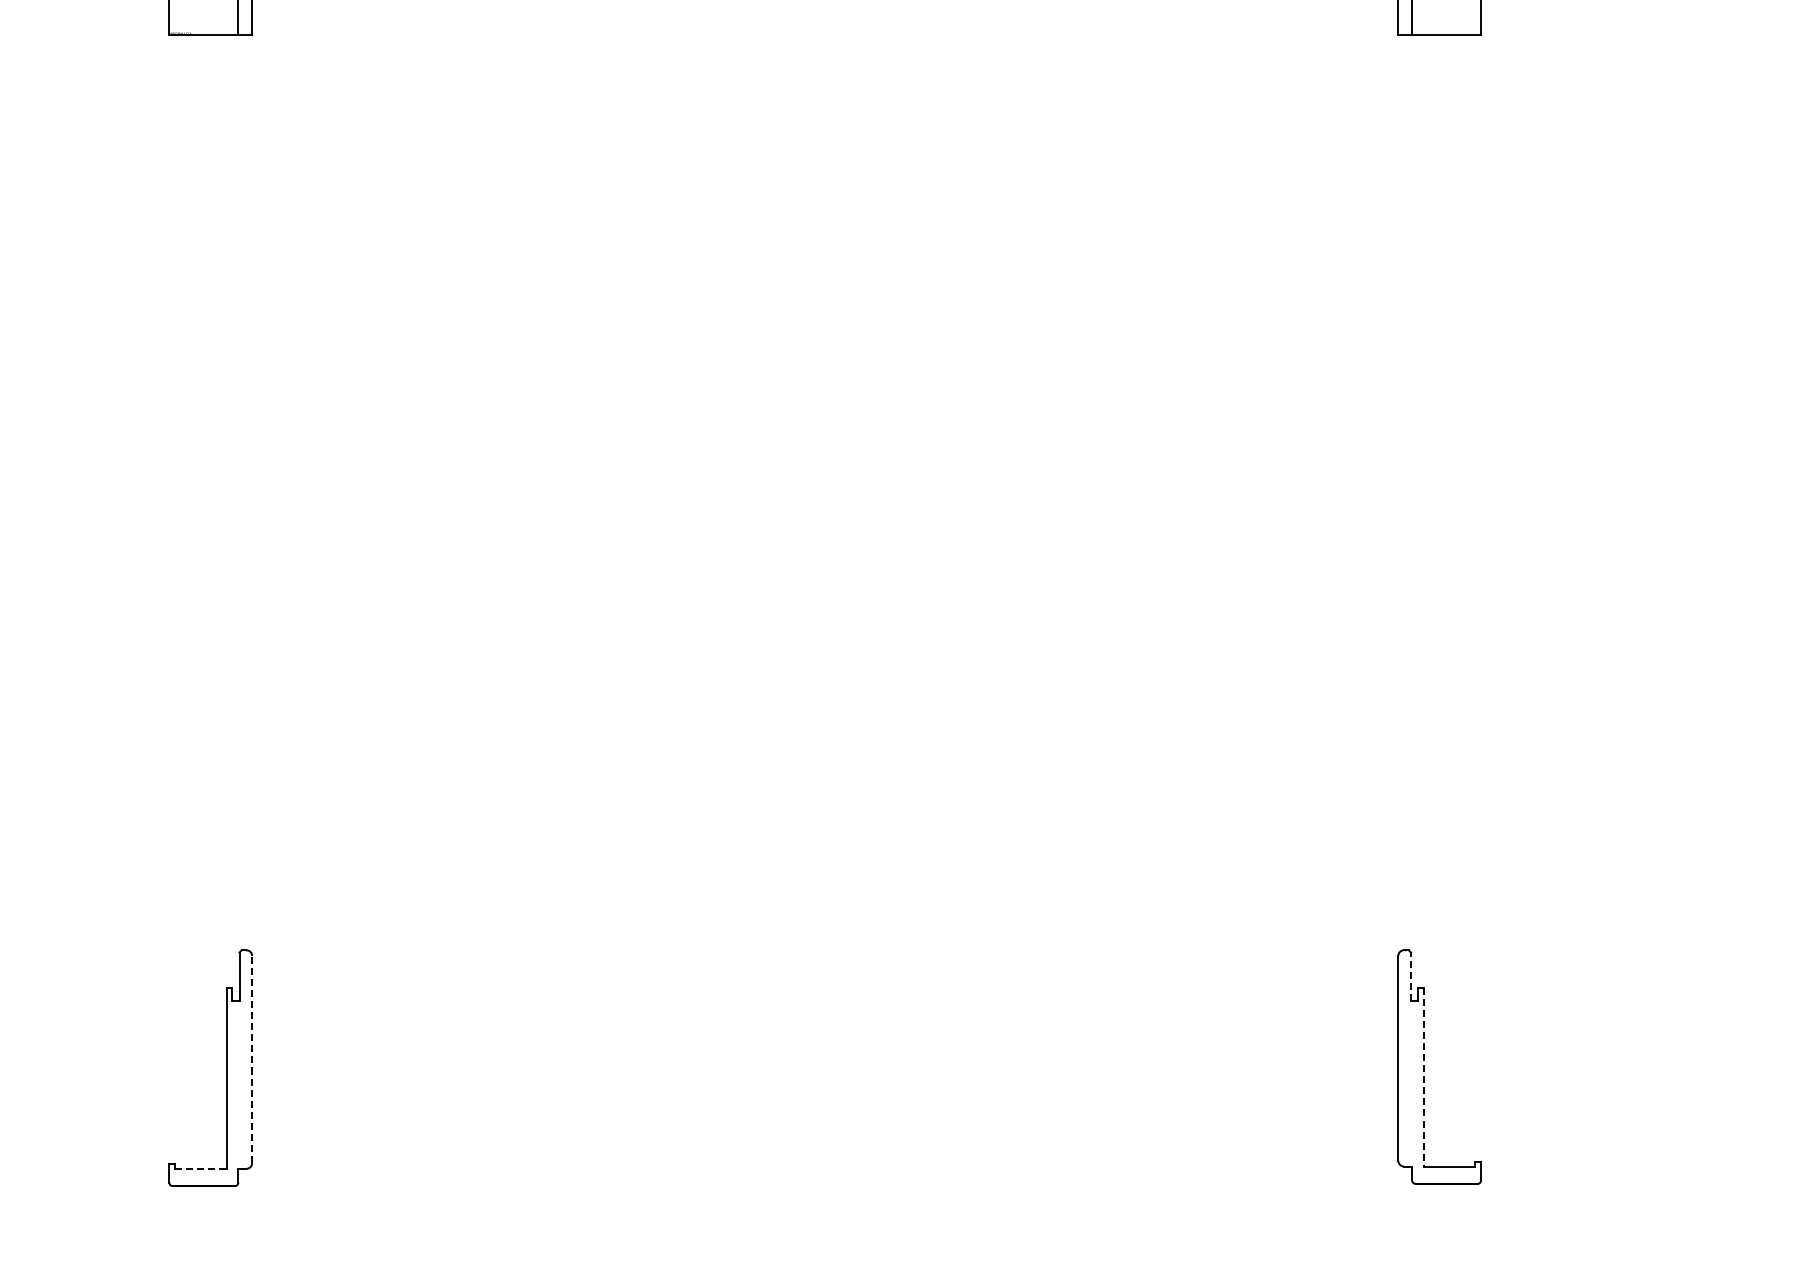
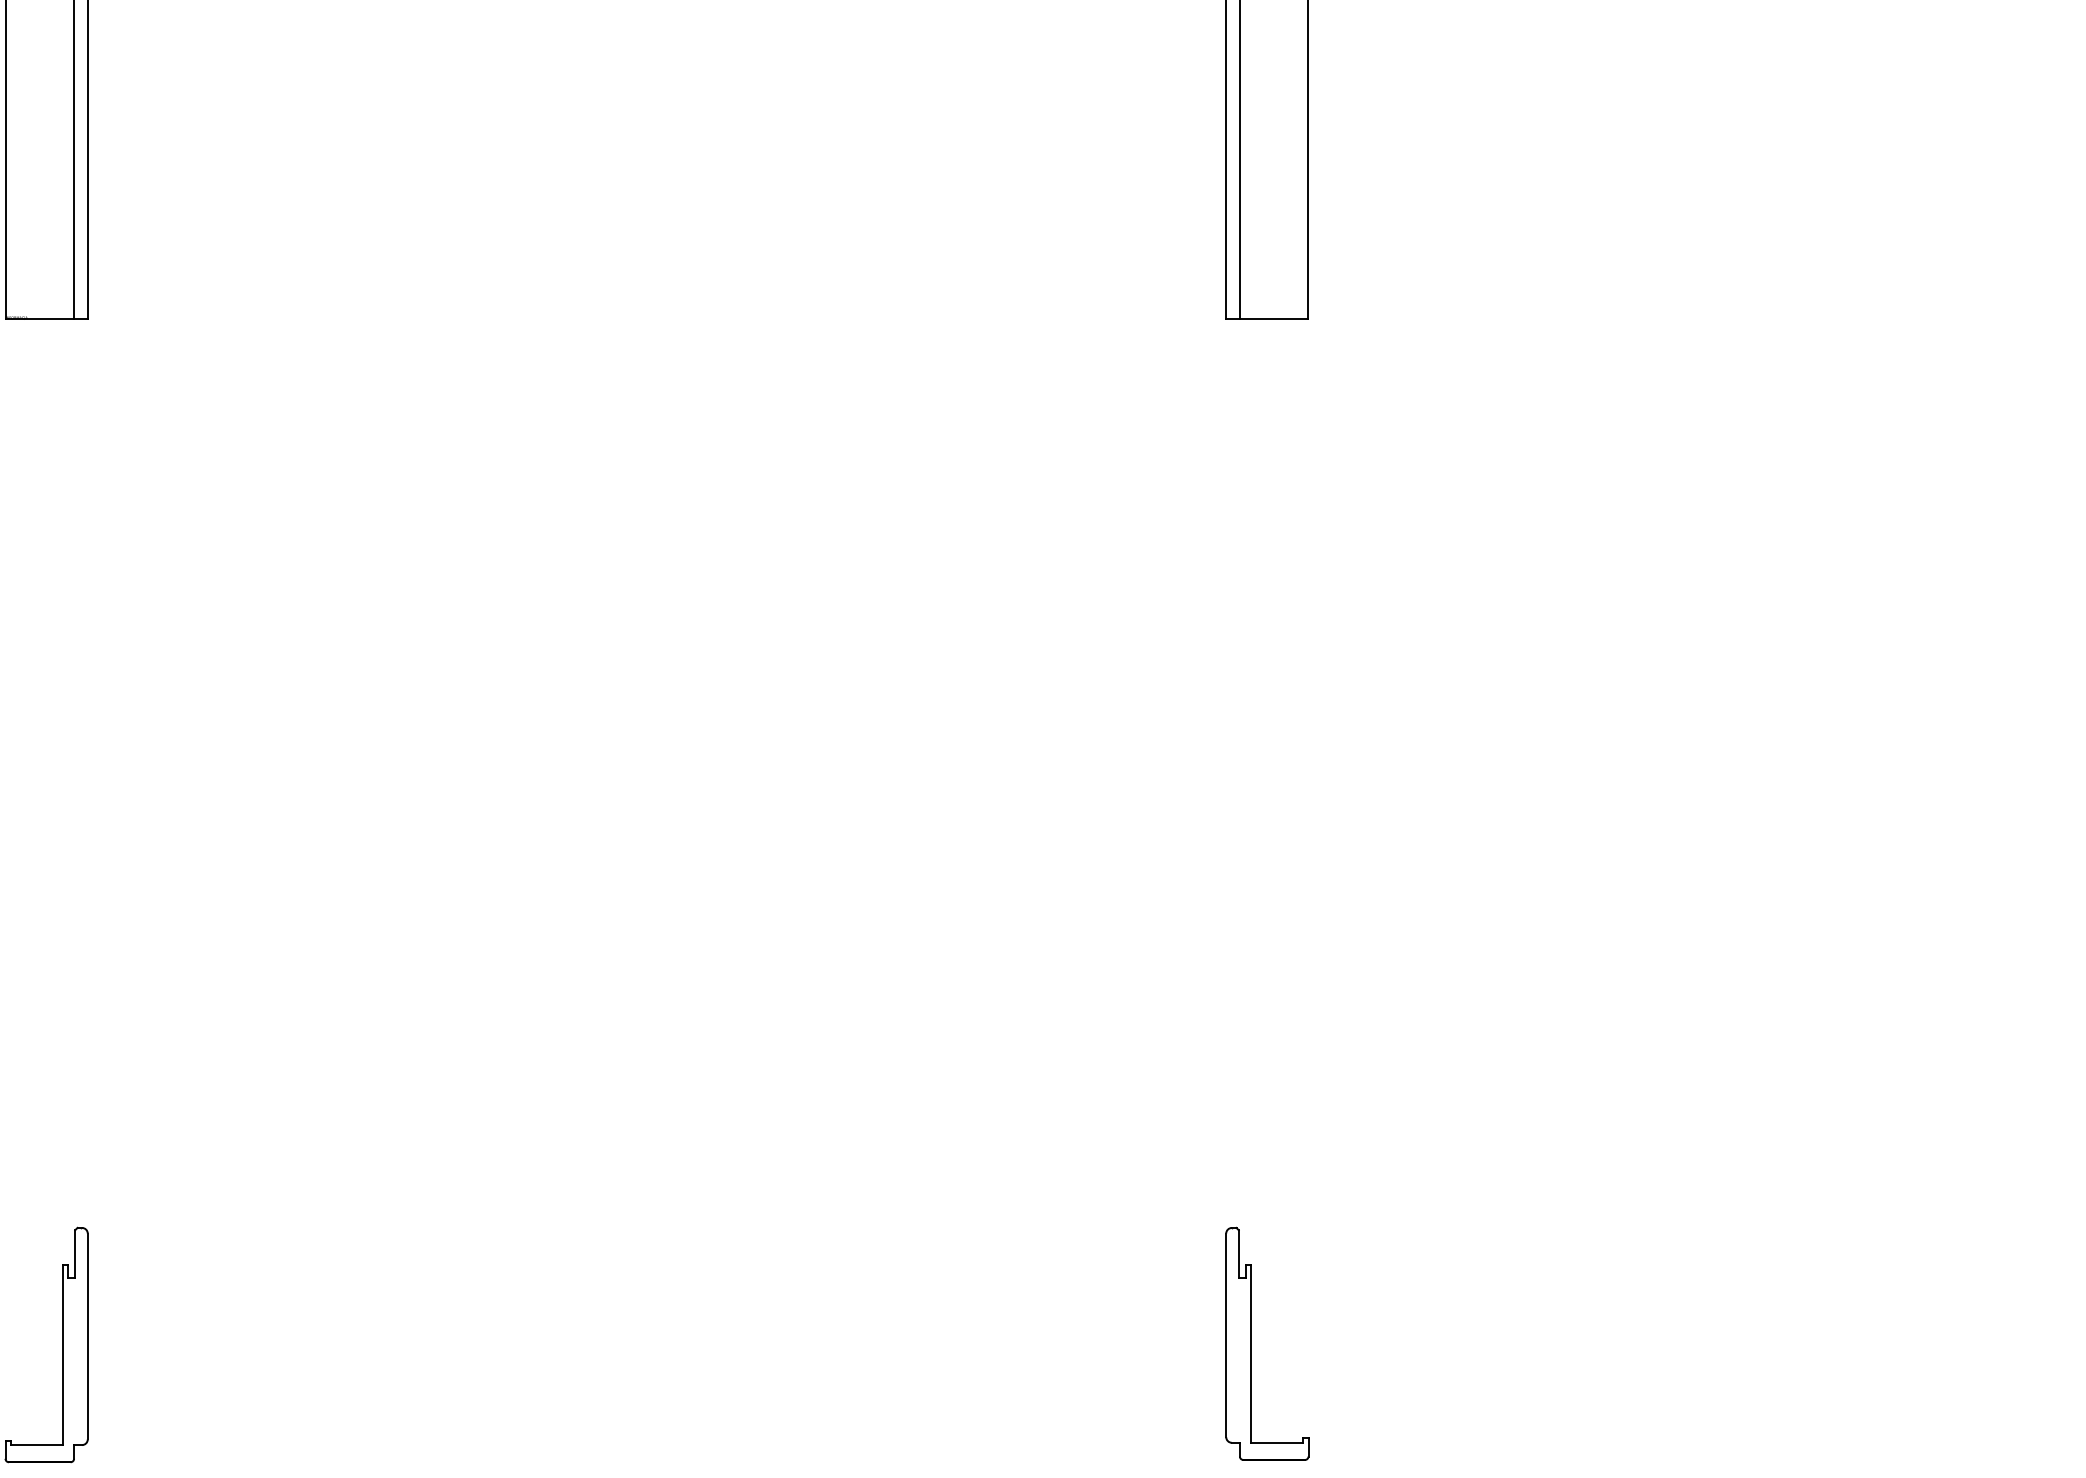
line: (1410, 975) -> (1238, 1253), dashed -> solid
line: (251, 1059) -> (87, 1336), dashed -> solid
line: (1423, 1076) -> (1251, 1353), dashed -> solid
line: (200, 1169) -> (36, 1445), dashed -> solid

